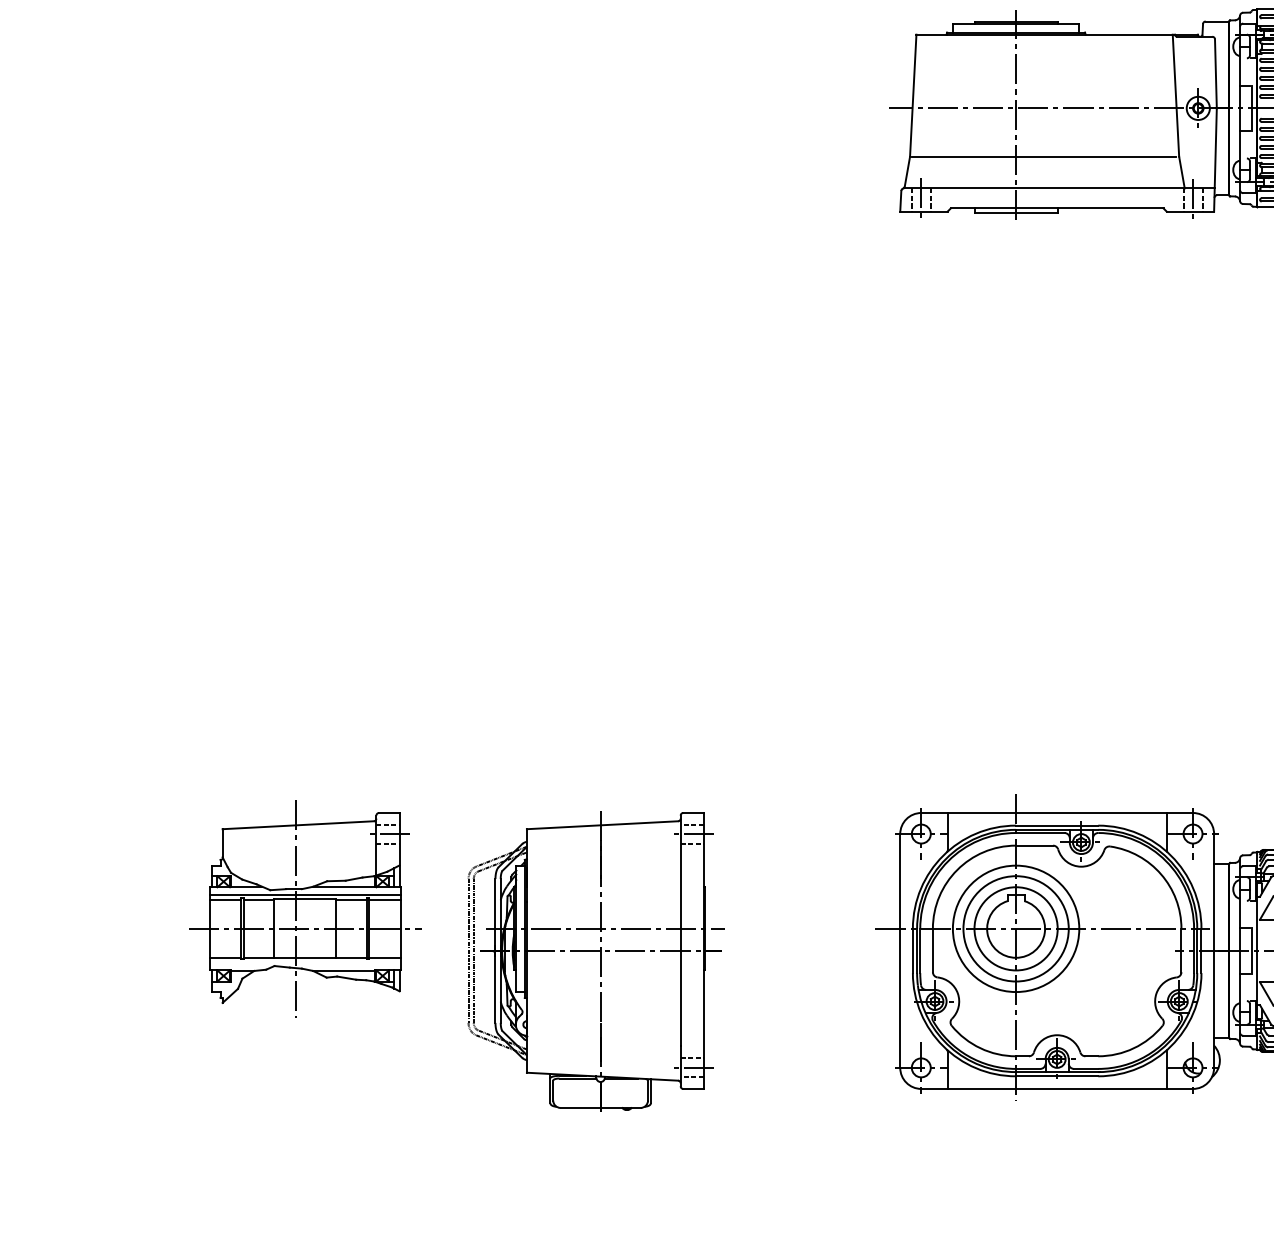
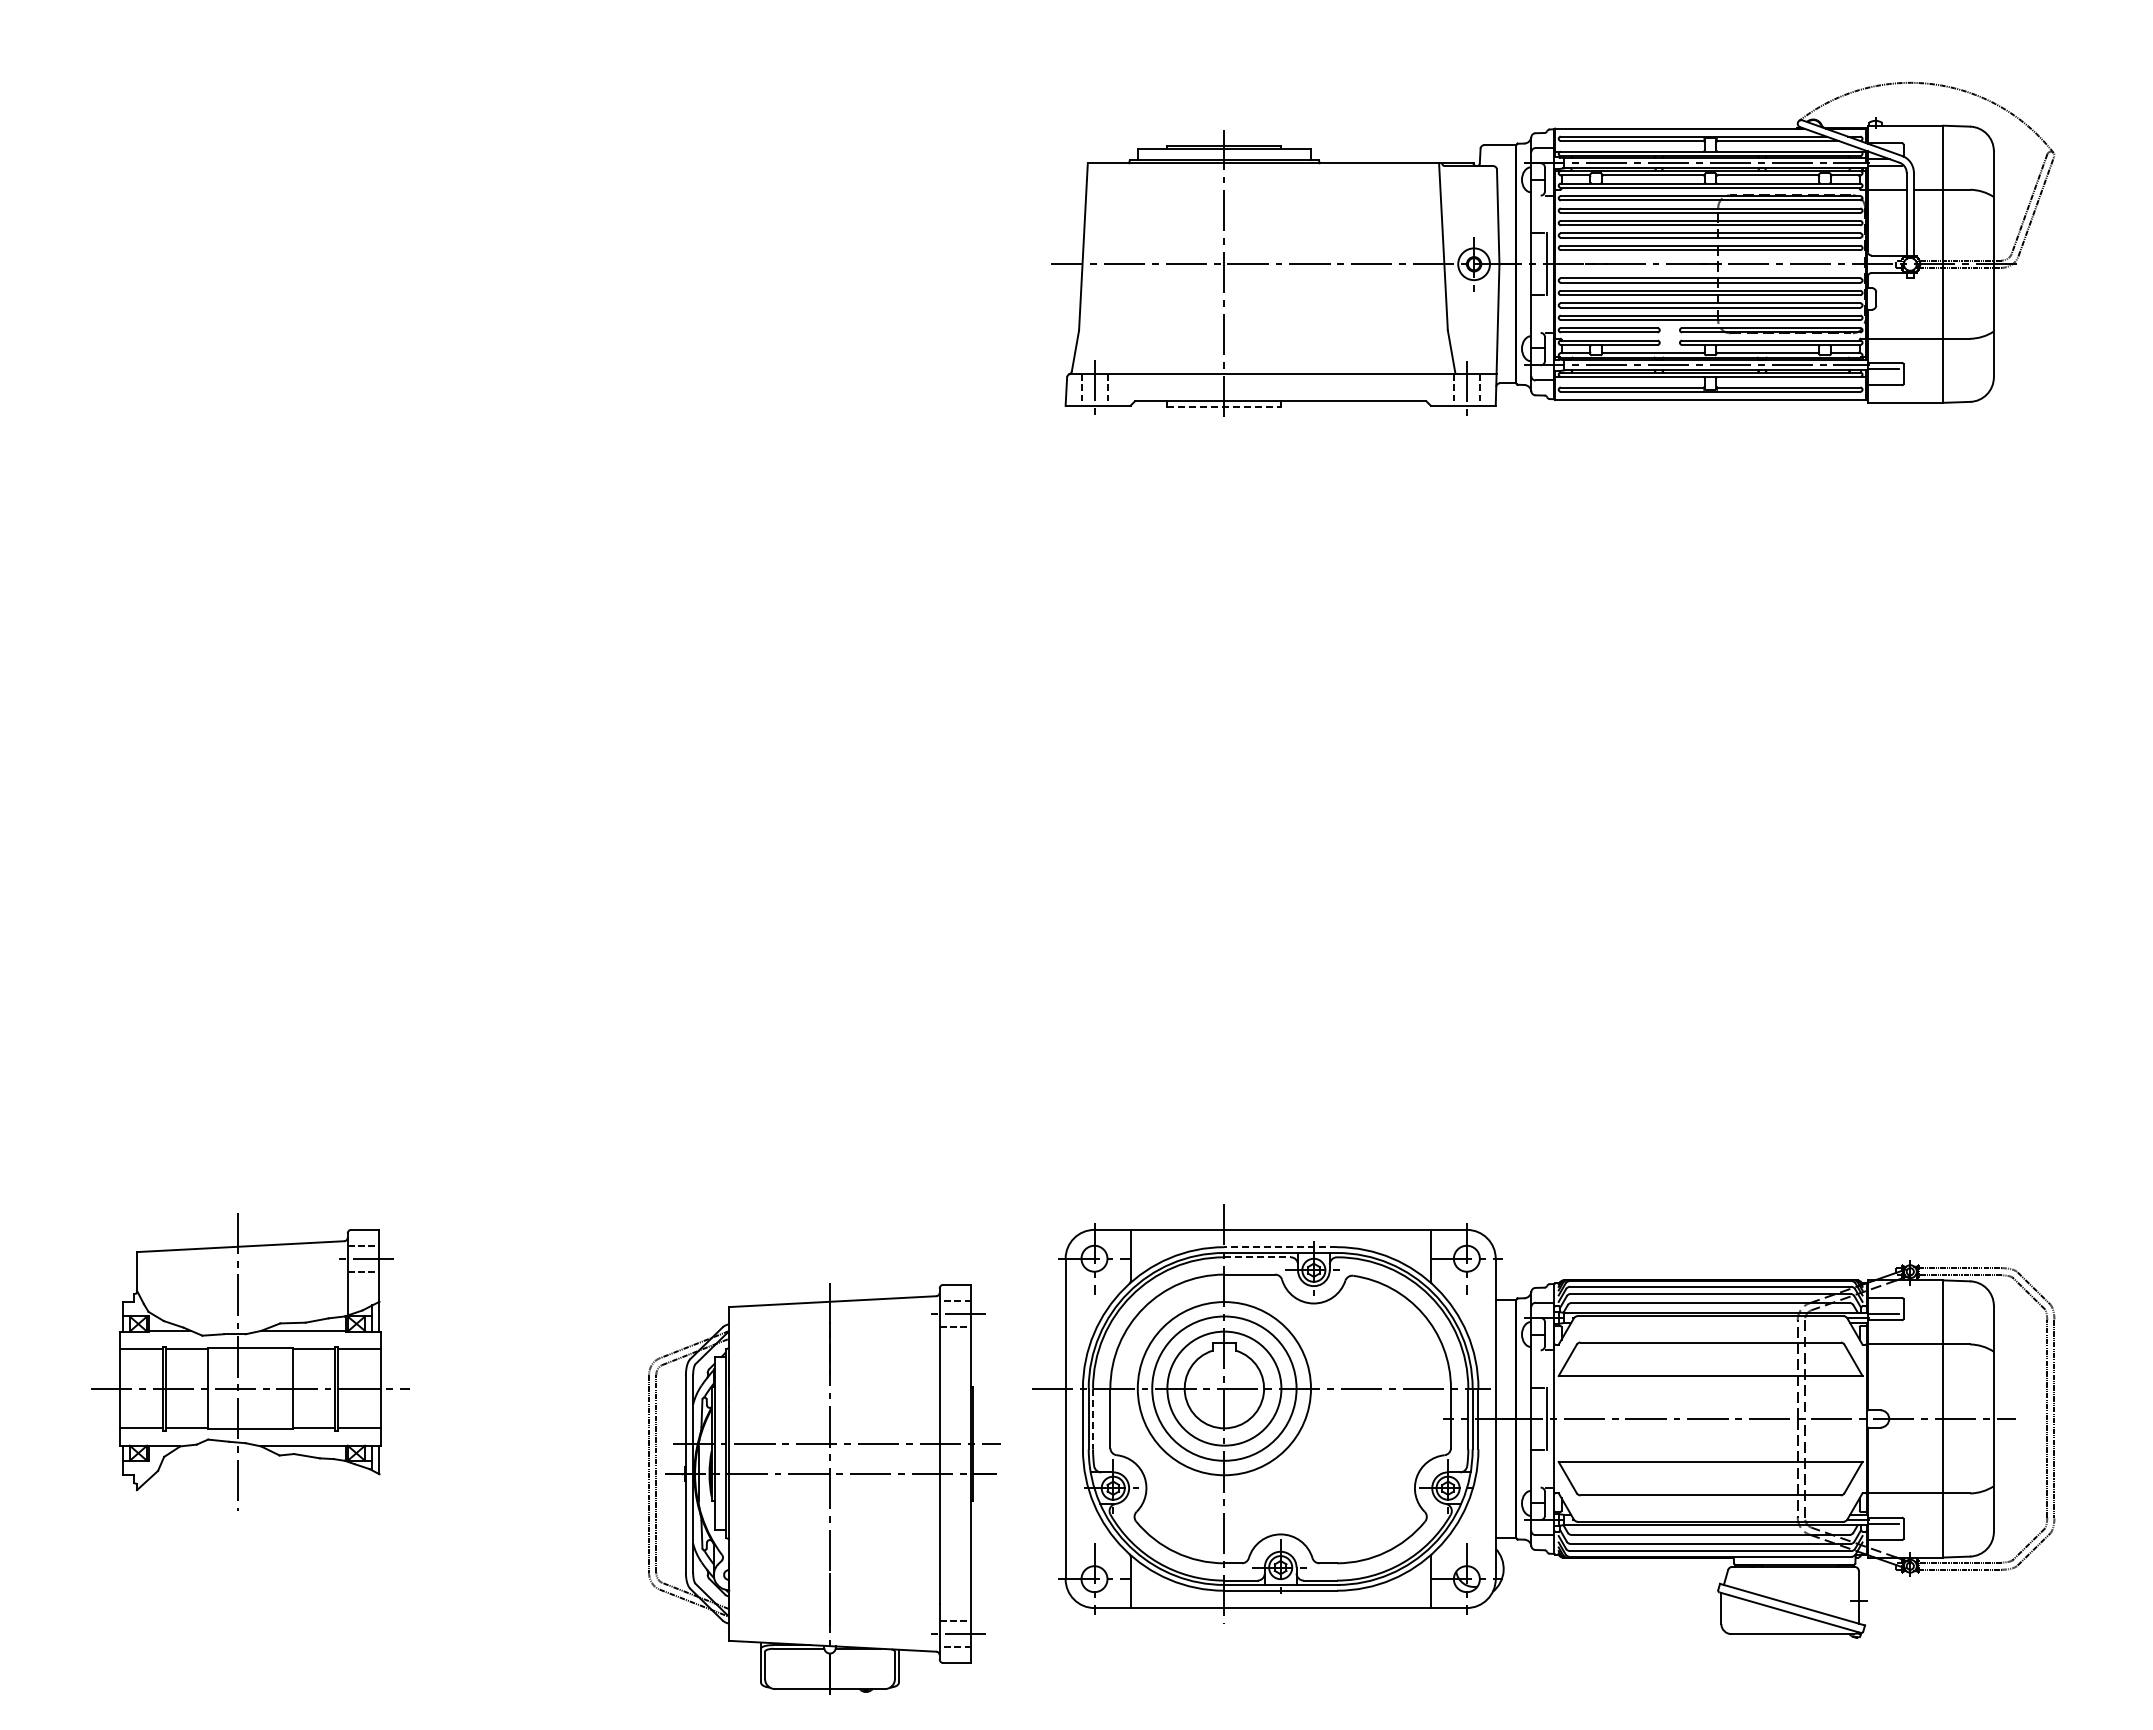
line: (1043, 156) -> (1262, 330), removed
line: (1016, 212) -> (1224, 407), solid -> dashed
line: (1057, 825) -> (1280, 1247), solid -> dashed
line: (1040, 833) -> (1258, 1257), solid -> dashed
line: (304, 895) -> (249, 1342), removed
line: (920, 951) -> (1093, 1419), solid -> dashed
part: (596, 961) -> (824, 1488), moved

